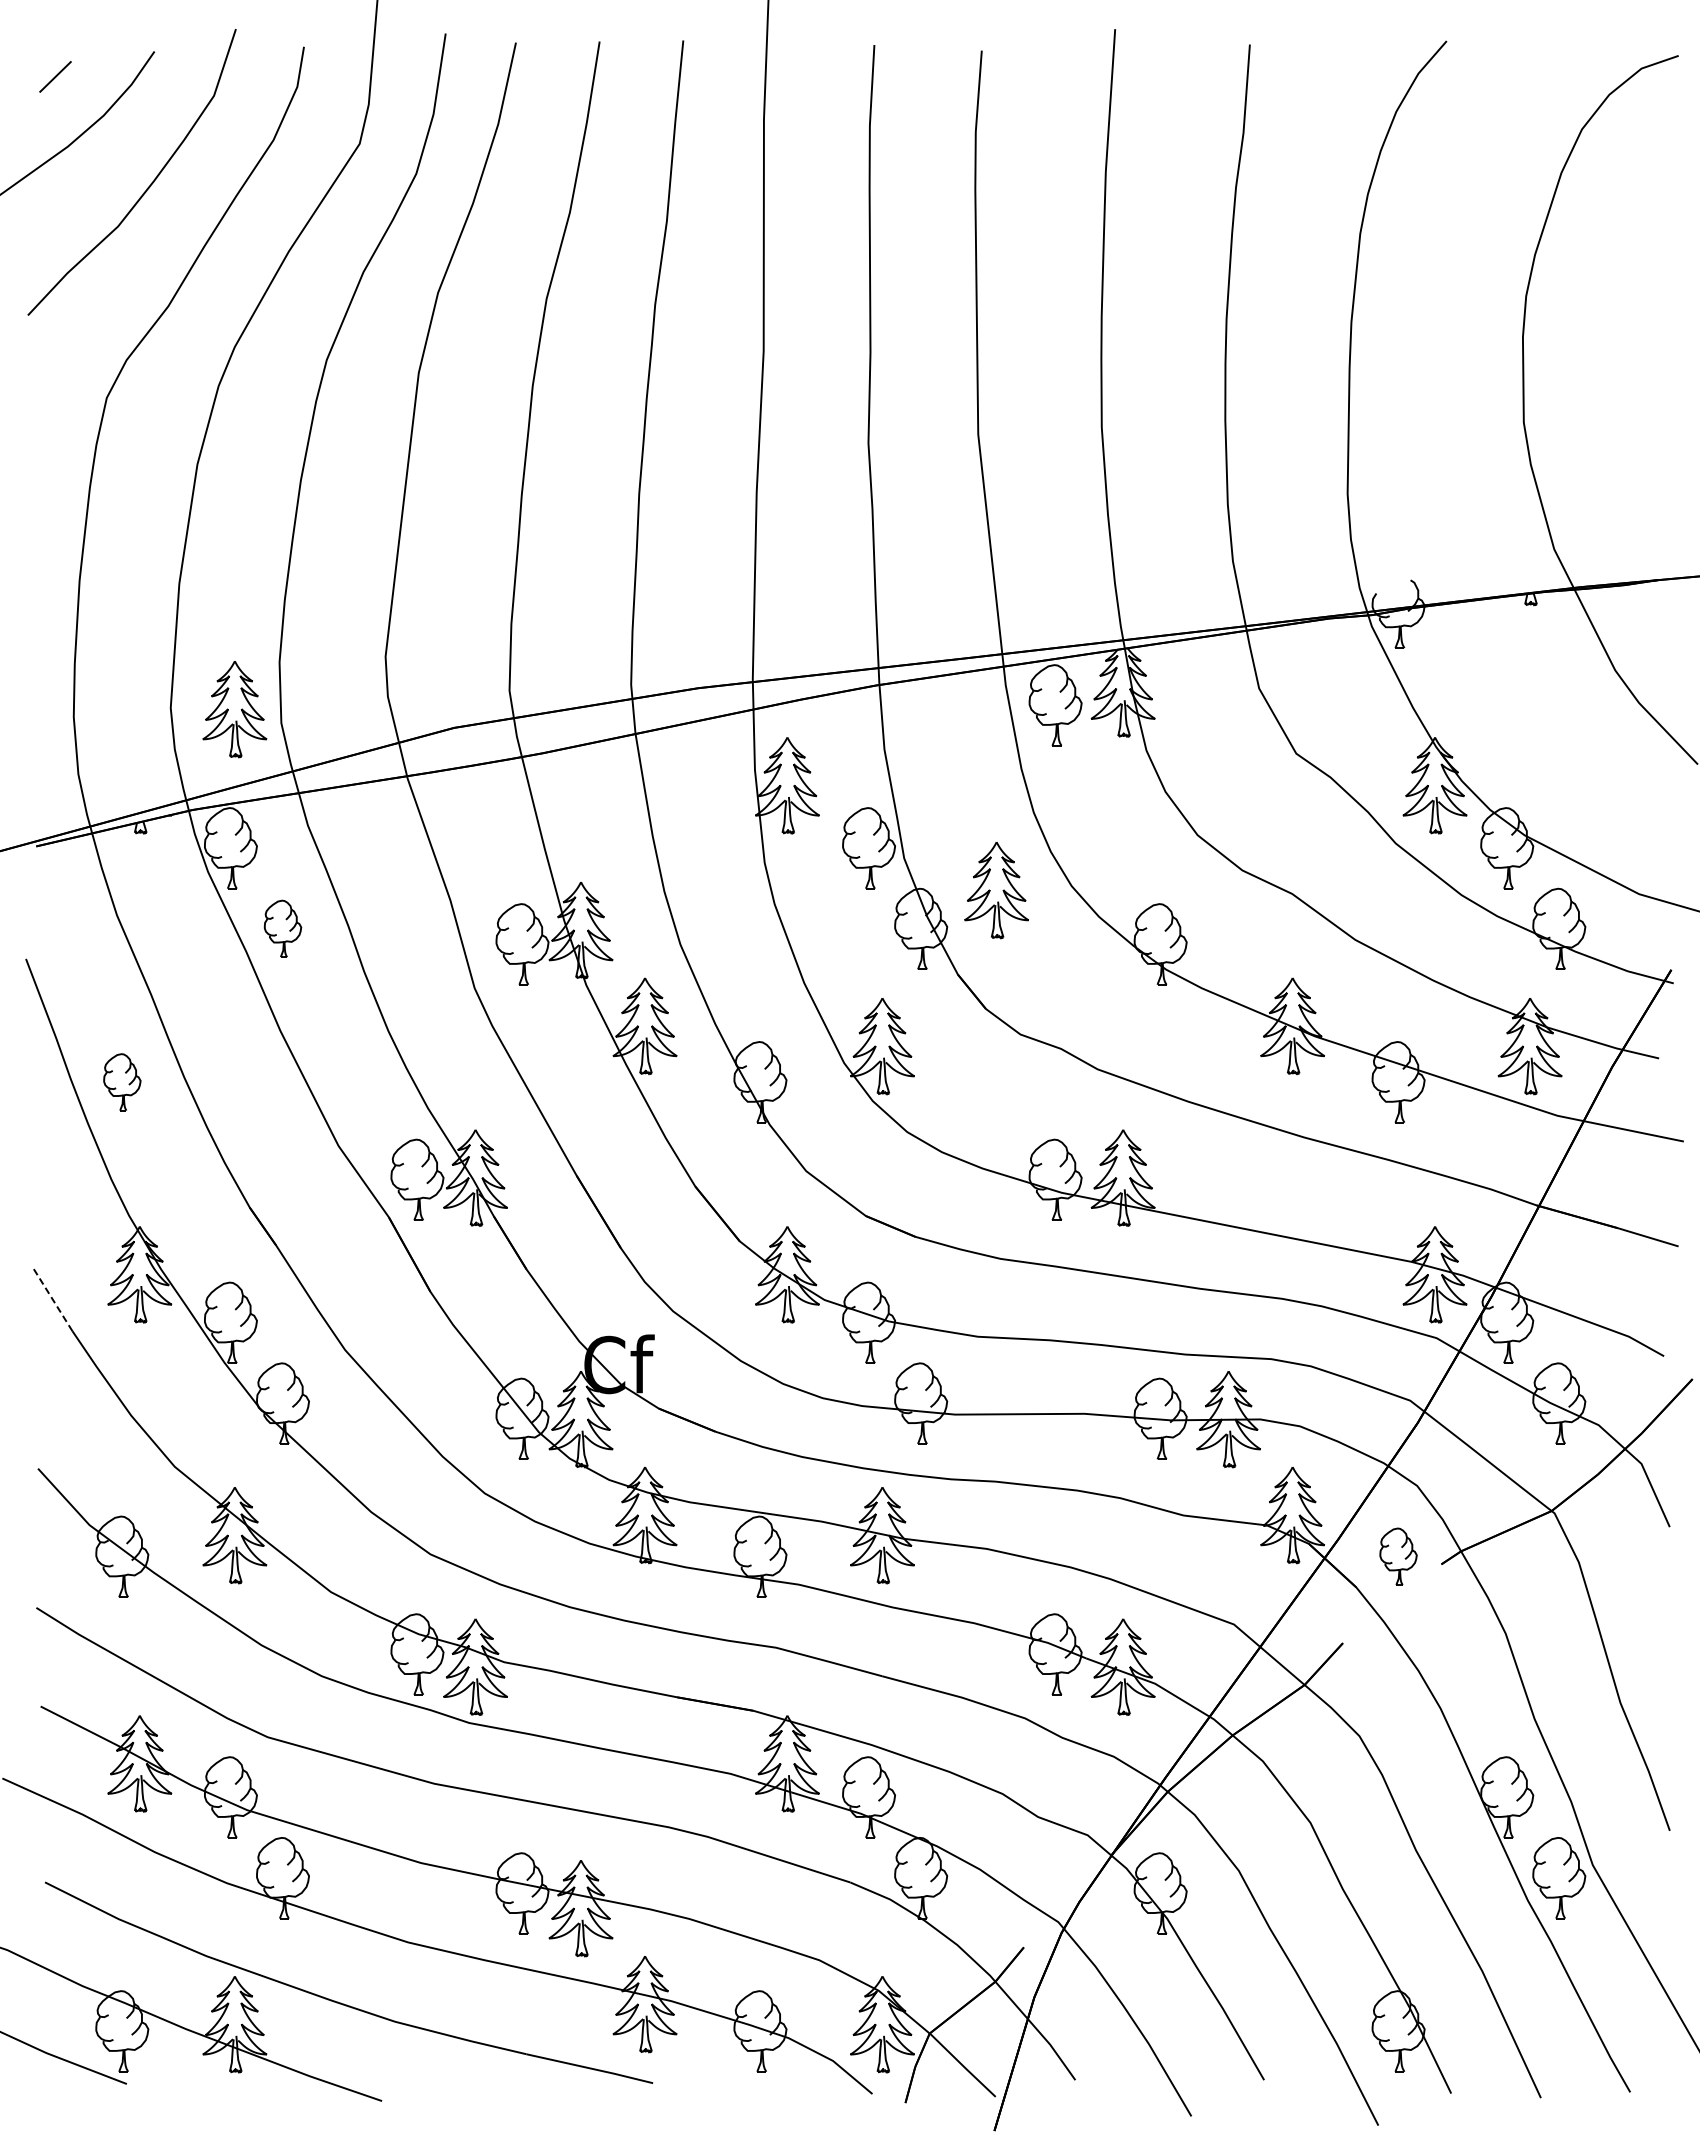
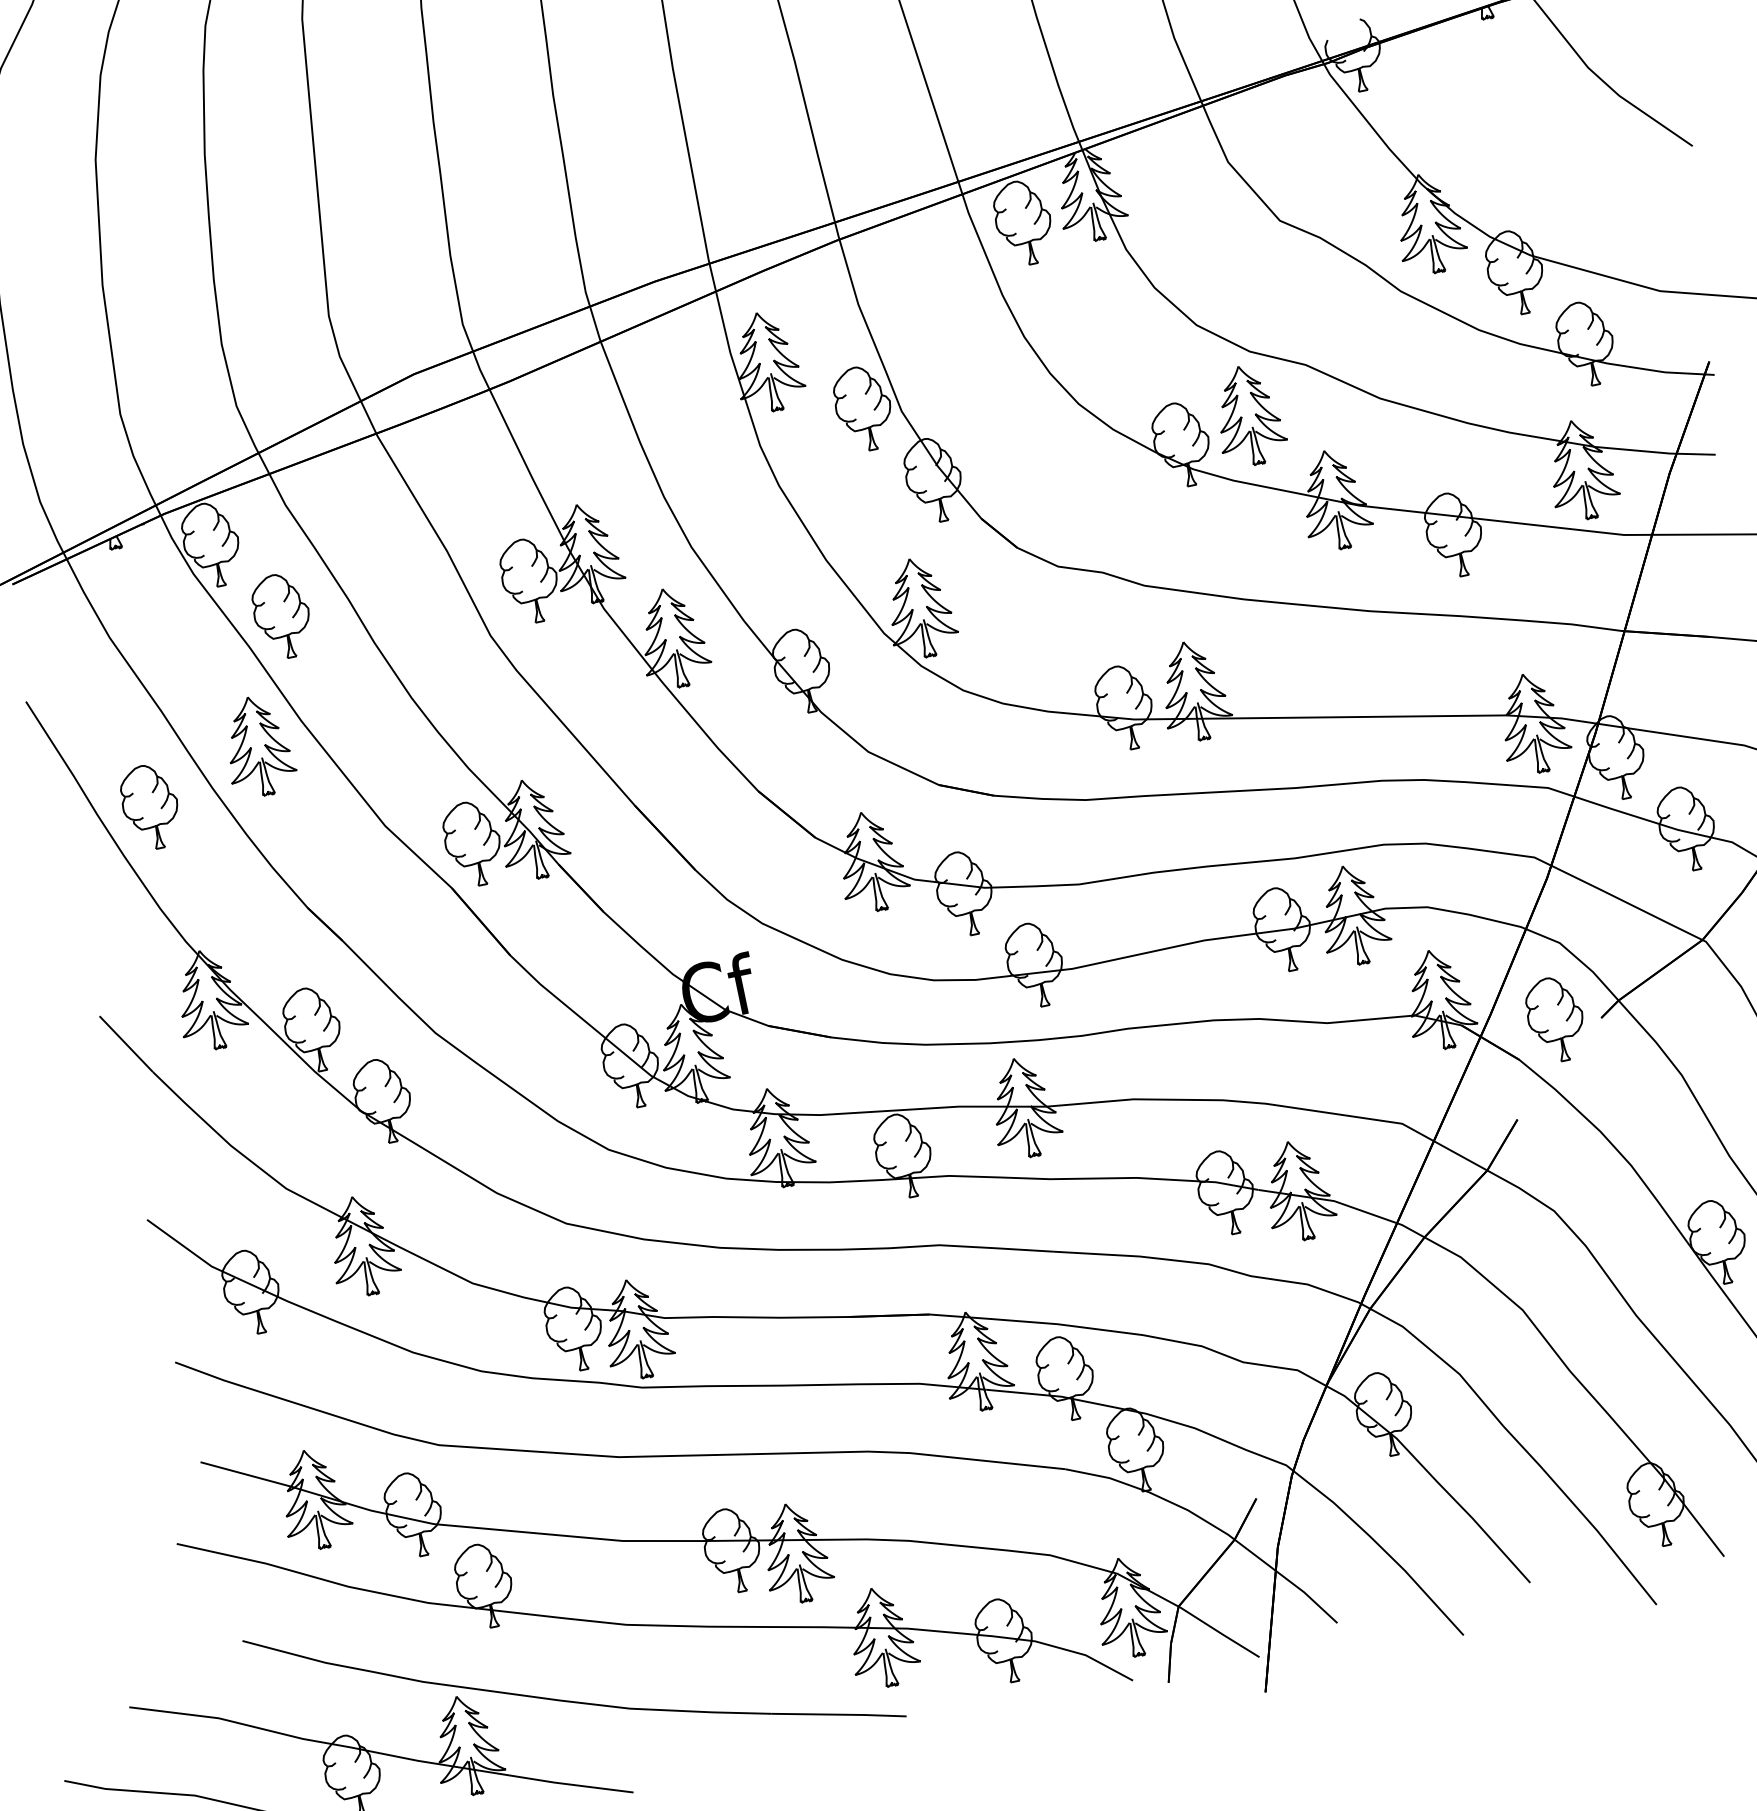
part: (234, 709) -> (257, 746), moved
part: (996, 890) -> (1248, 415), moved
part: (282, 928) -> (281, 615), size x1.43
part: (122, 1082) -> (150, 807), size x1.43
line: (52, 1299) -> (125, 1043), dashed -> solid
part: (1398, 1556) -> (1555, 1019), size x1.43

